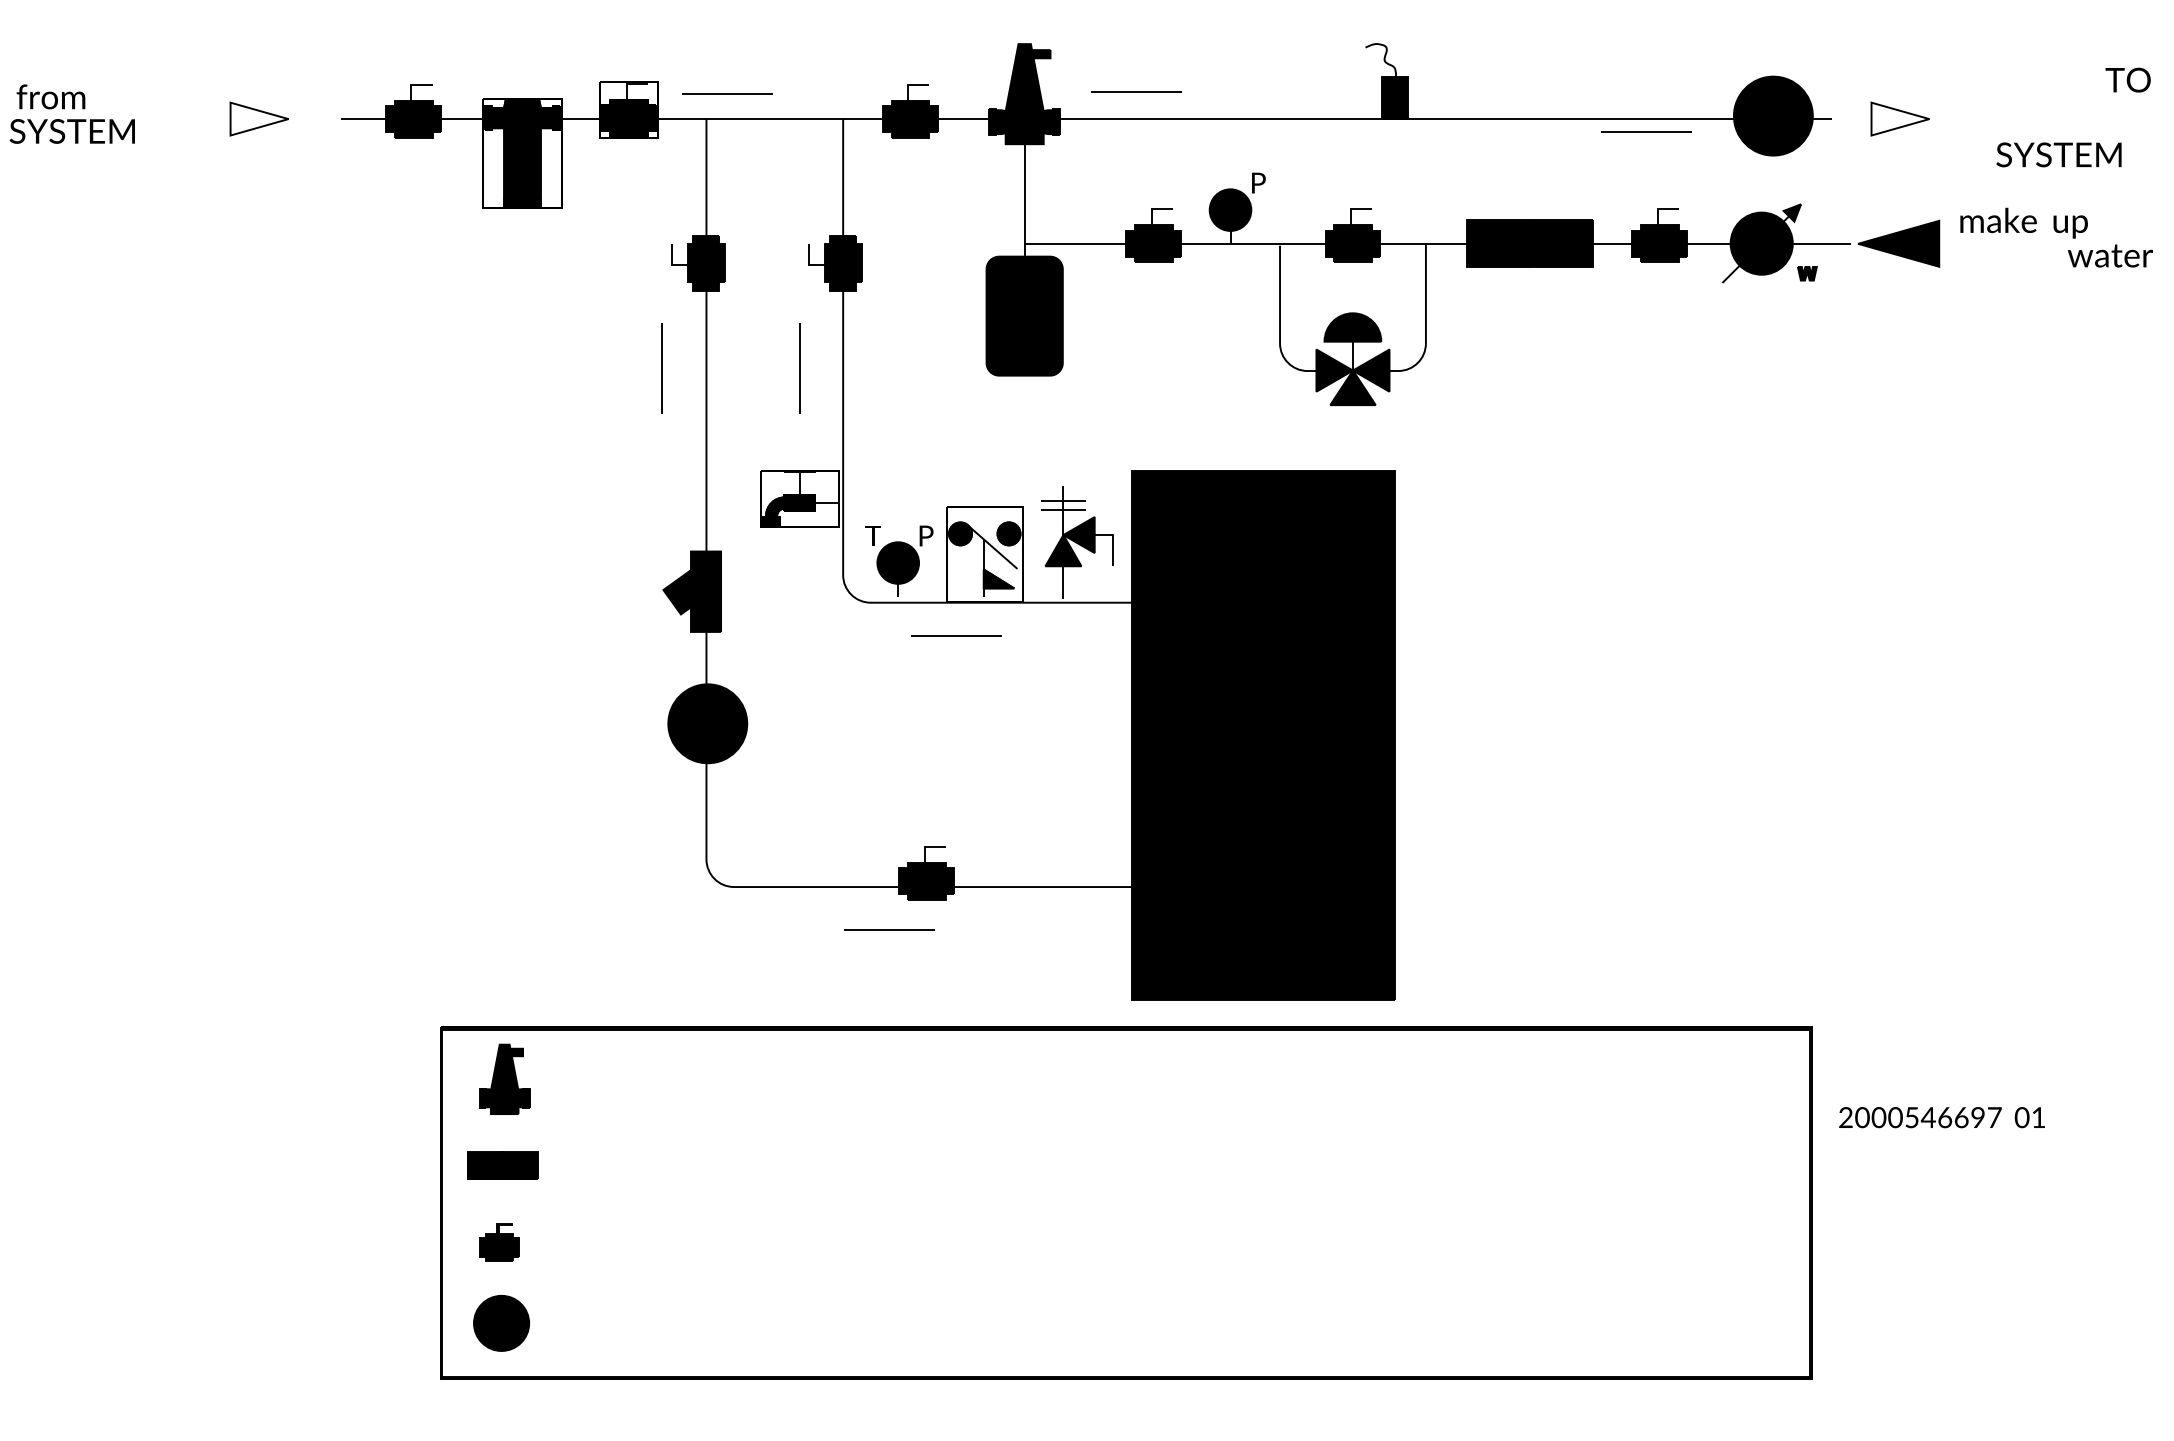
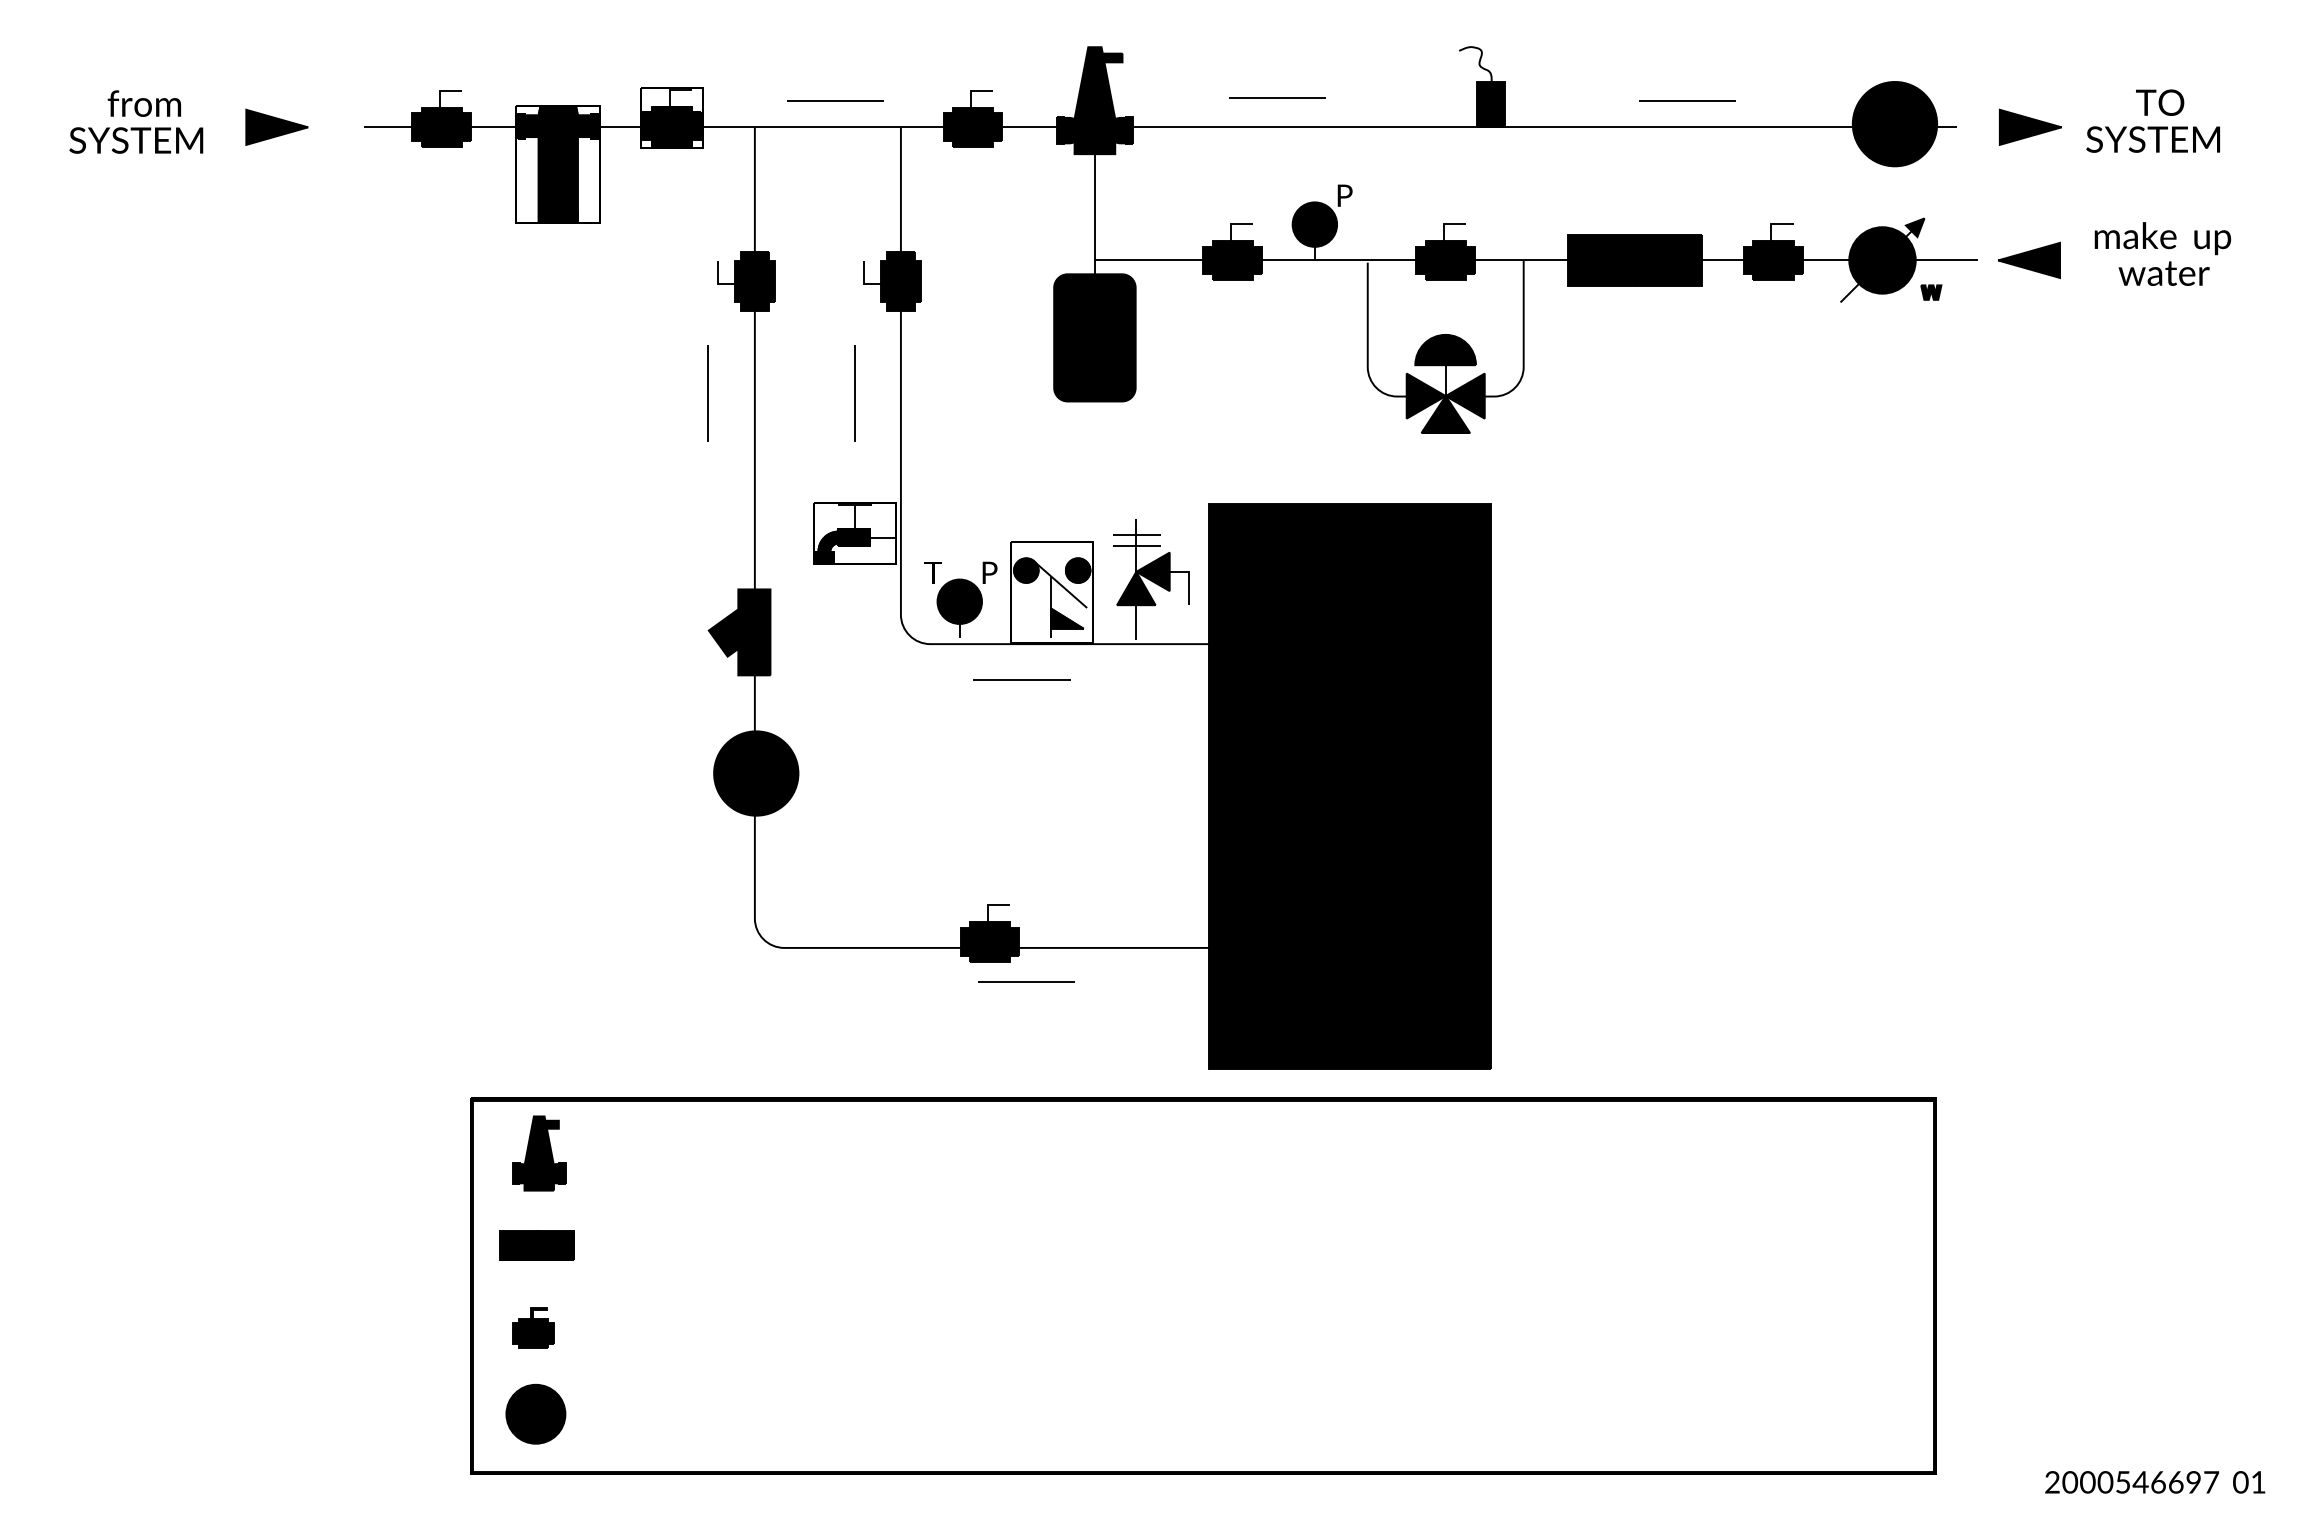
text: (2128, 79) -> (2160, 102), moved
line: (1136, 91) -> (1277, 97), moved
line: (727, 93) -> (835, 100), moved
text: (50, 96) -> (143, 103), moved
fill: (259, 118) -> (277, 126), added
fill: (1900, 118) -> (2030, 126), added
text: (72, 131) -> (136, 140), moved
line: (1646, 131) -> (1687, 100), moved
text: (2058, 154) -> (2152, 139), moved
part: (1899, 242) -> (2029, 259), size x0.71
text: (2109, 255) -> (2163, 273), moved
line: (889, 929) -> (1026, 981), moved
text: (1942, 1117) -> (2155, 1482), moved

